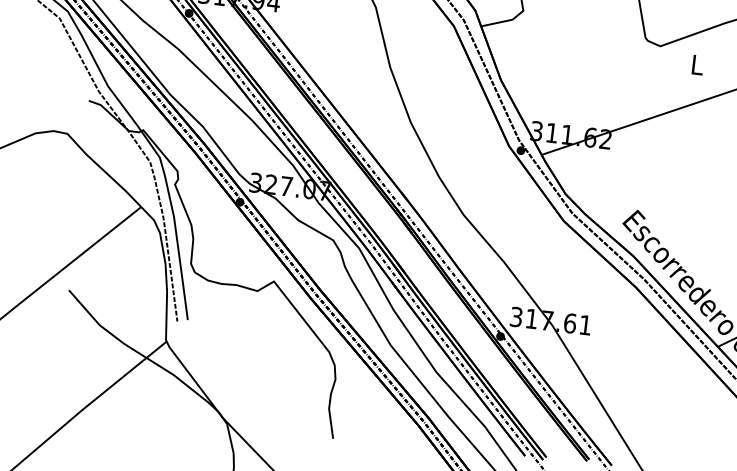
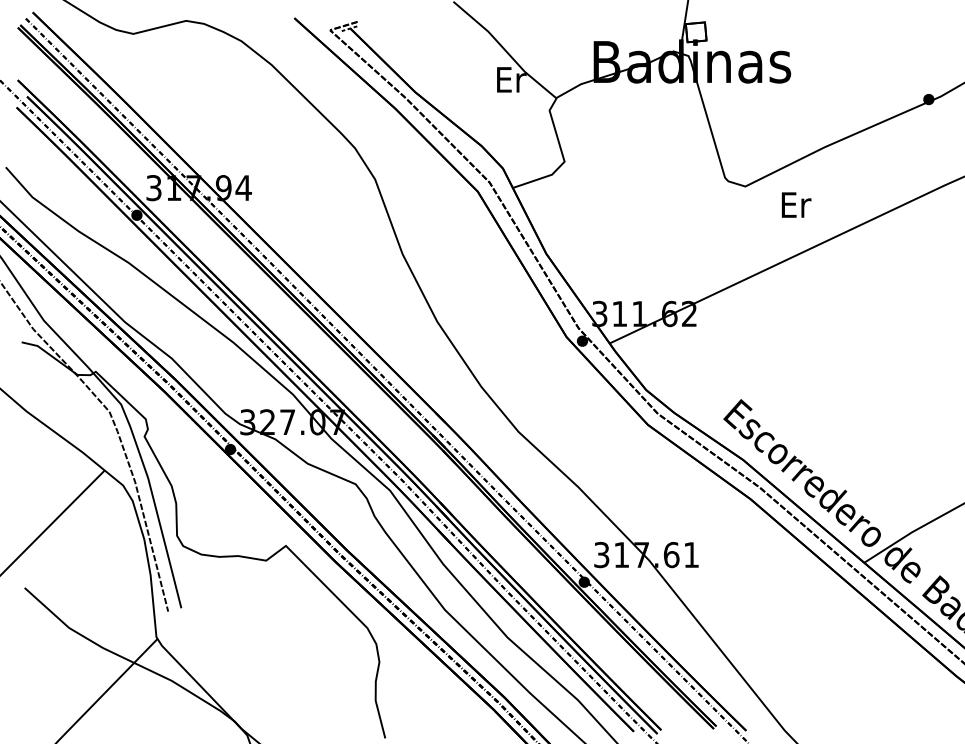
text: (698, 64) -> (796, 204), L -> Er

